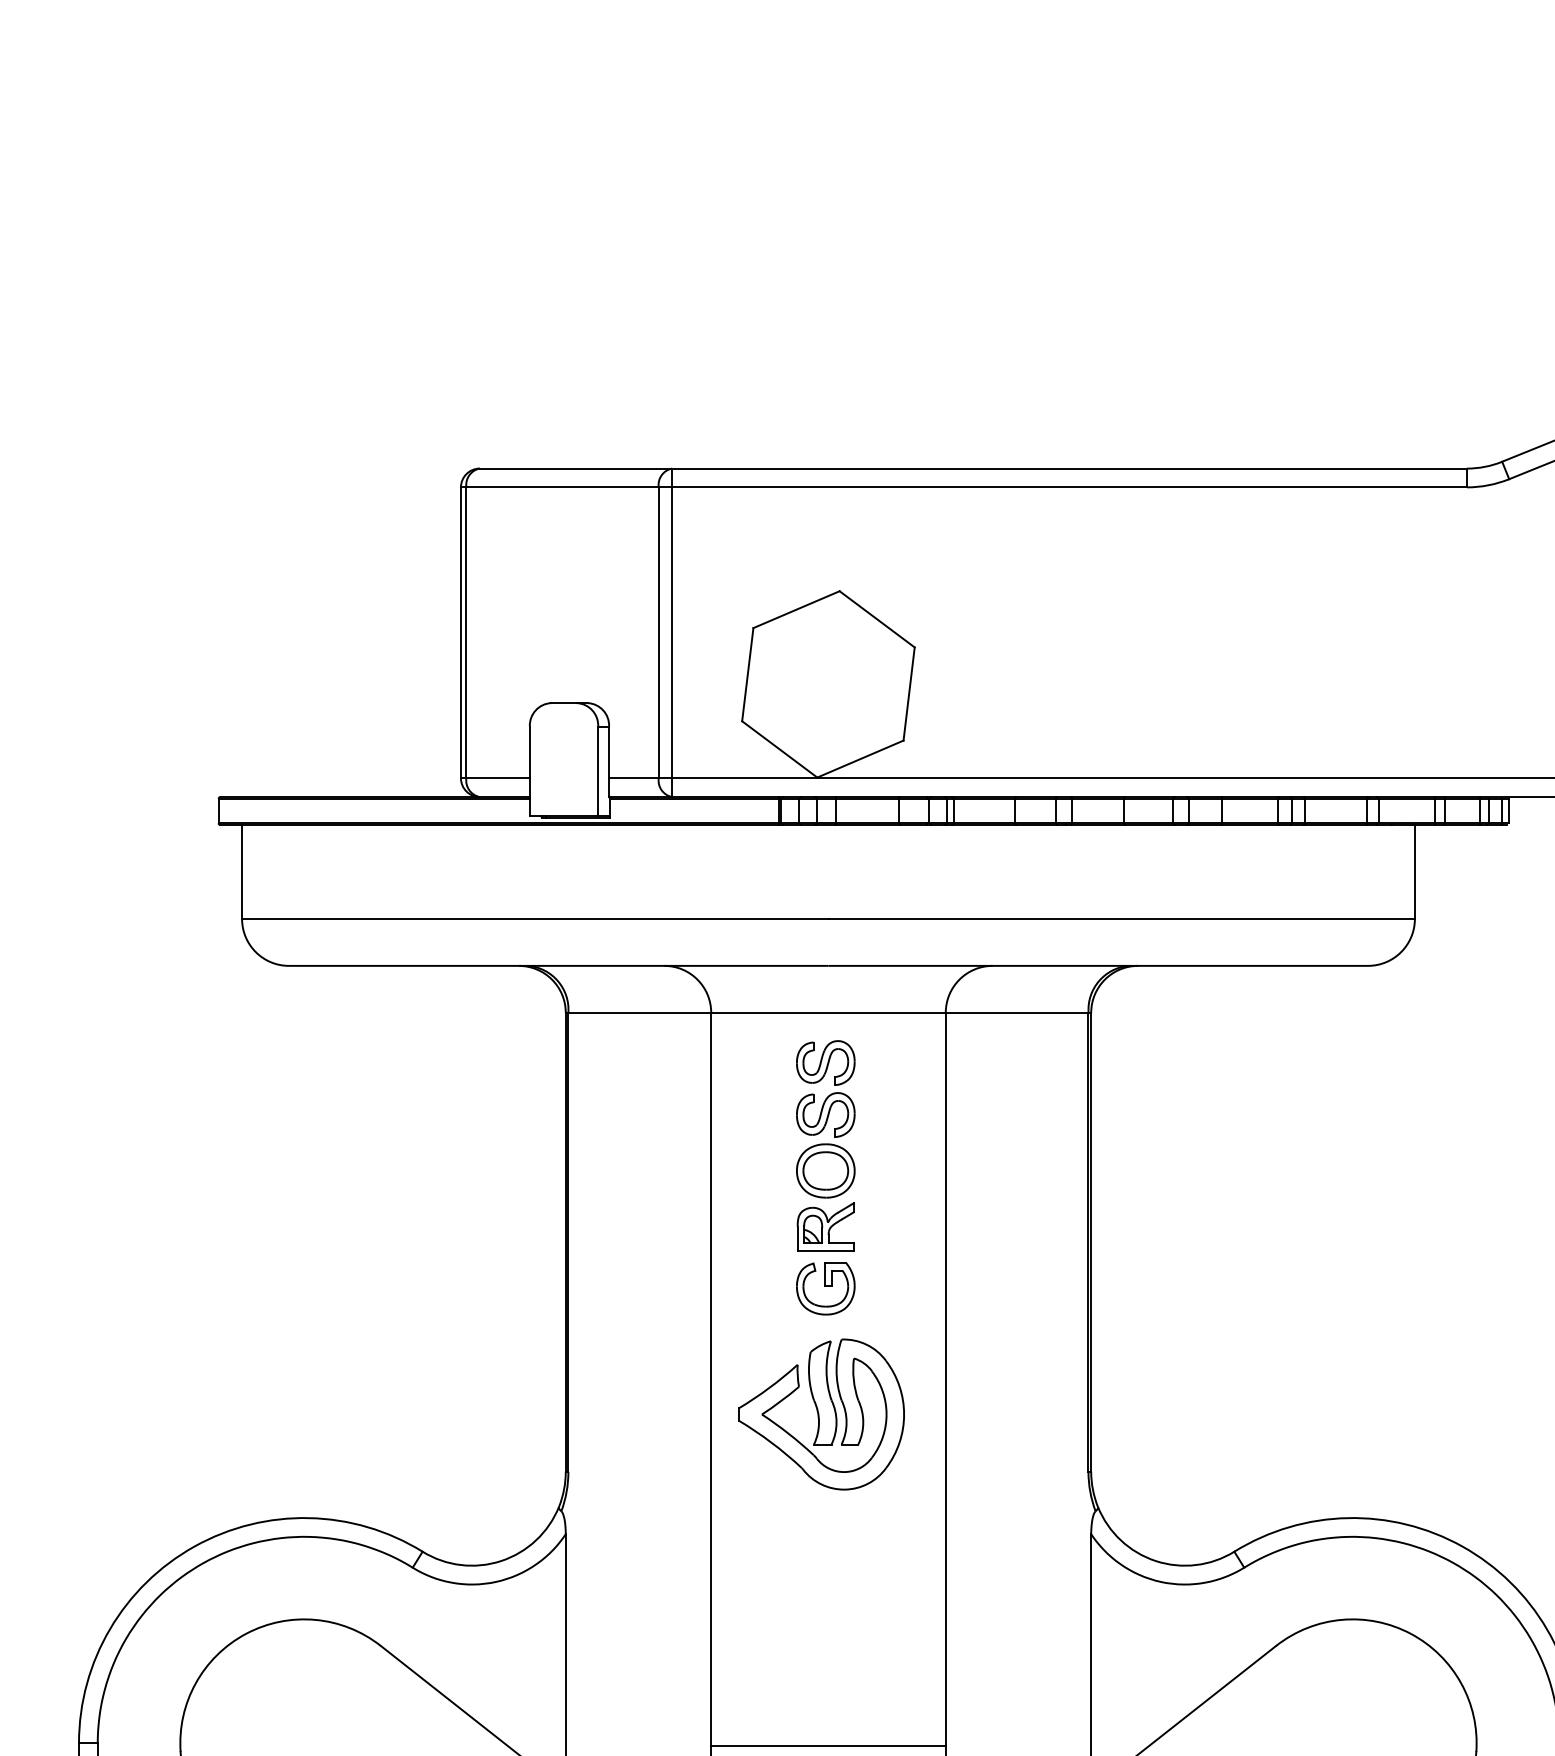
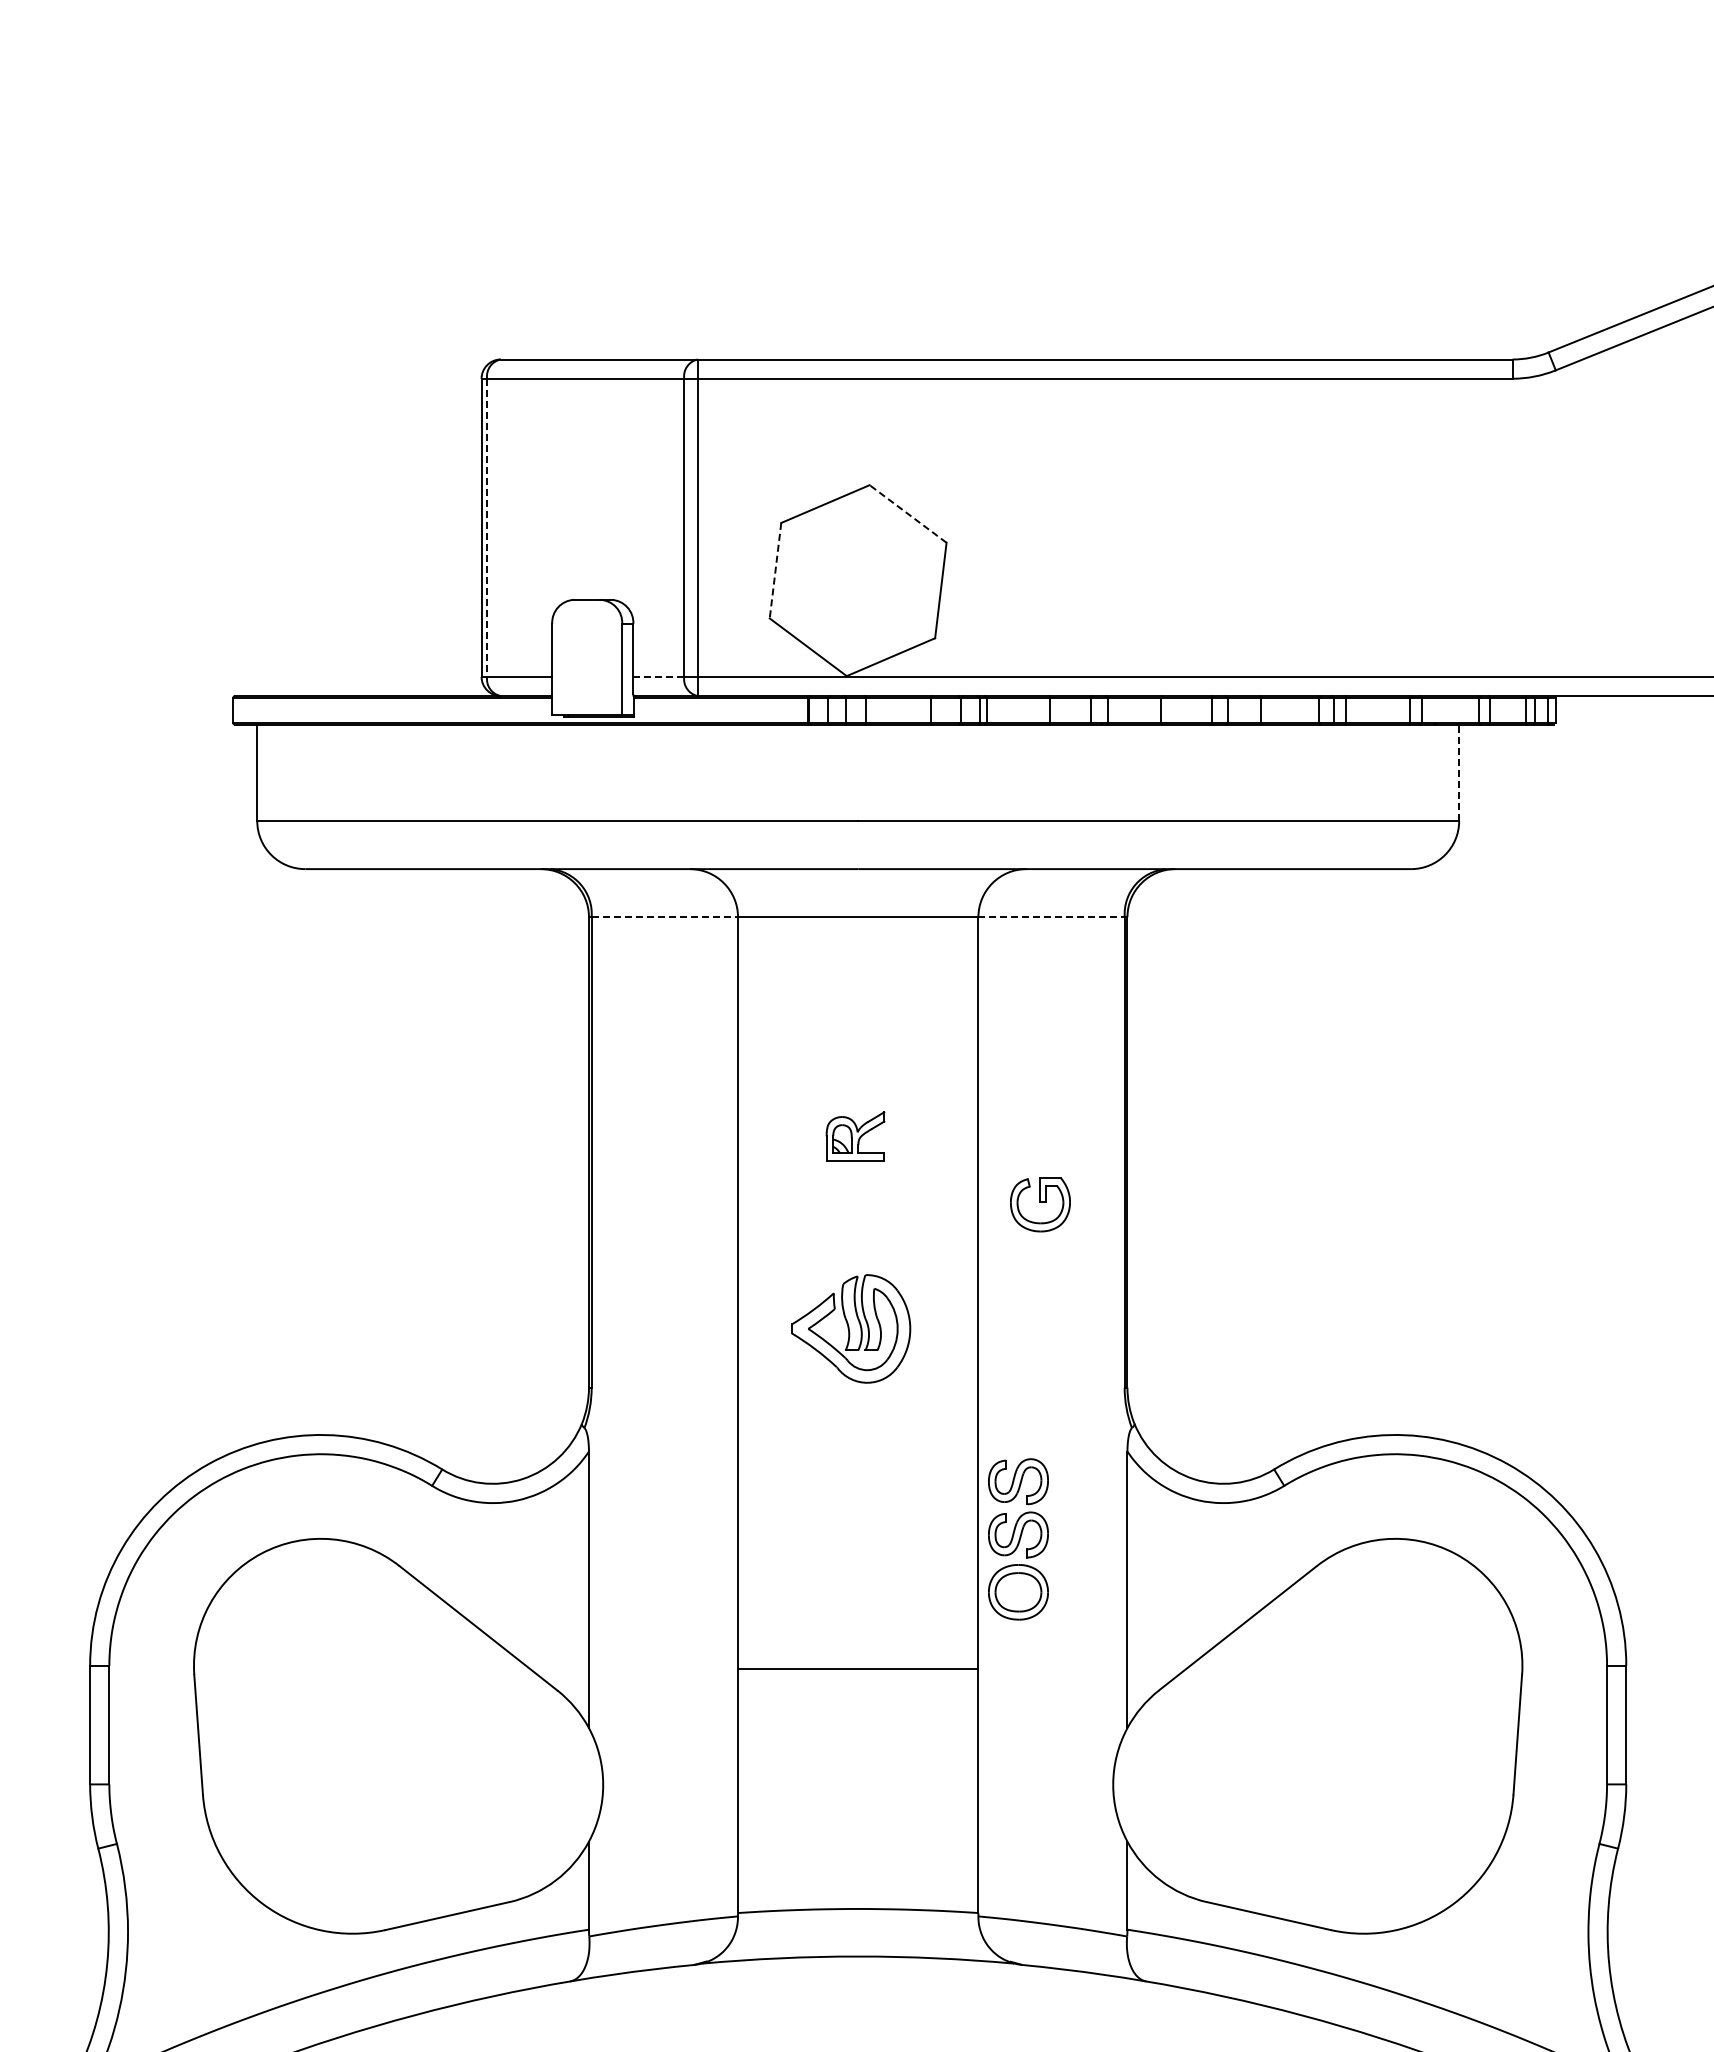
line: (876, 618) -> (907, 513), solid -> dashed
line: (466, 633) -> (487, 528), solid -> dashed
line: (747, 675) -> (775, 571), solid -> dashed
line: (634, 777) -> (659, 676), solid -> dashed
line: (1415, 871) -> (1459, 772), solid -> dashed
line: (640, 1013) -> (665, 917), solid -> dashed
line: (1018, 1013) -> (1052, 917), solid -> dashed
part: (825, 1119) -> (1018, 1539), moved
part: (825, 1288) -> (1040, 1204), moved
part: (820, 1414) -> (850, 1328), size x0.7

